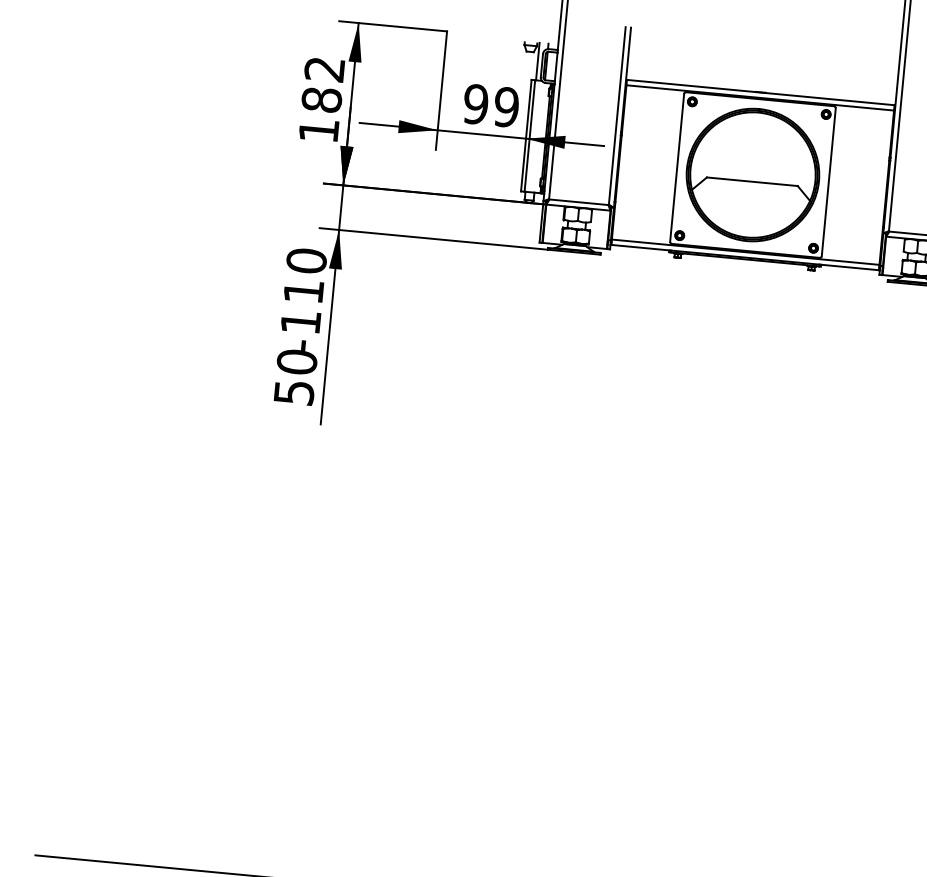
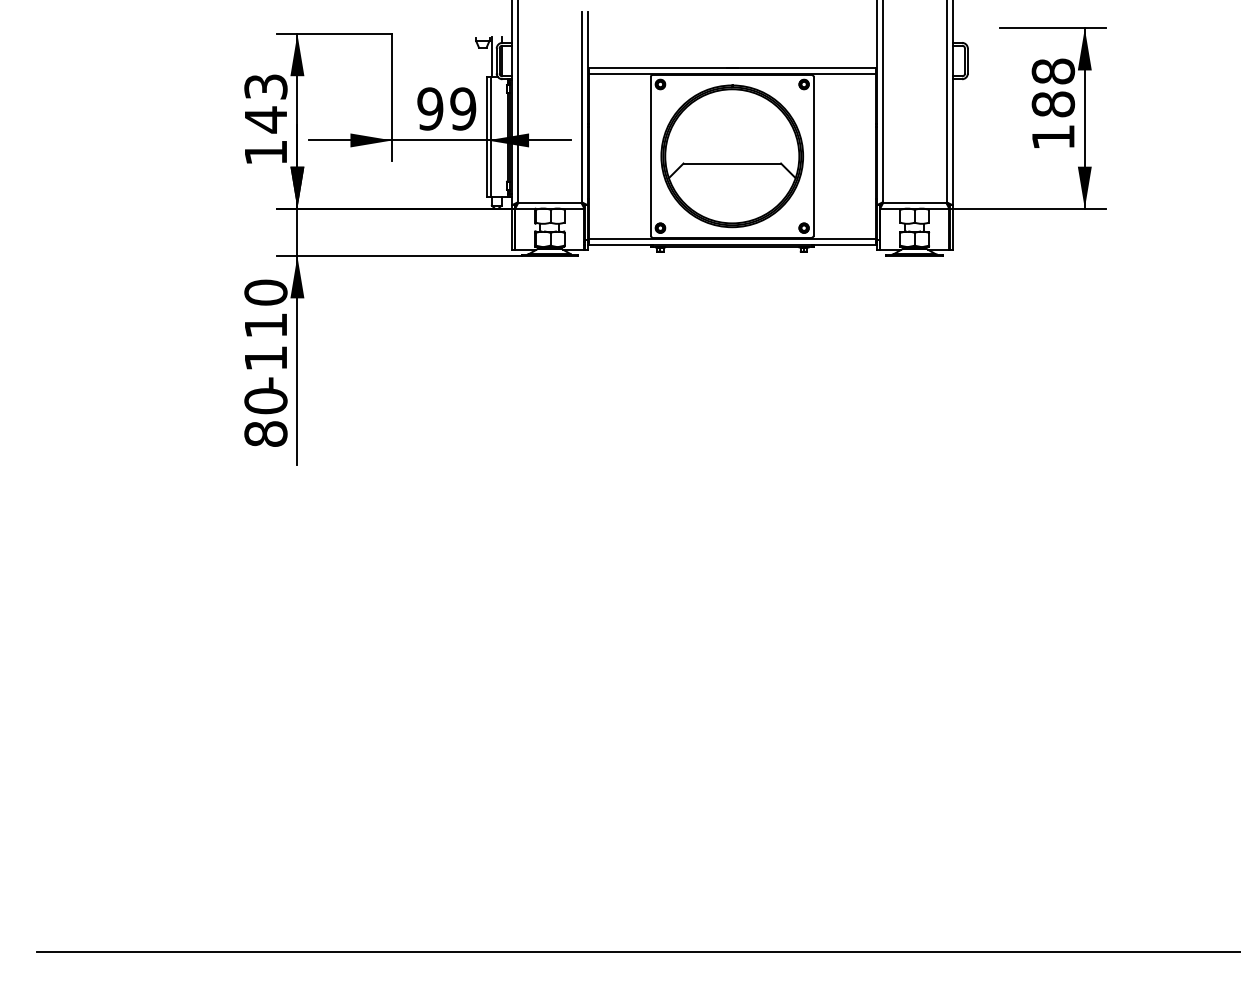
text: (322, 84) -> (265, 103), 182 -> 143
text: (293, 392) -> (265, 433), 50 -> 80

